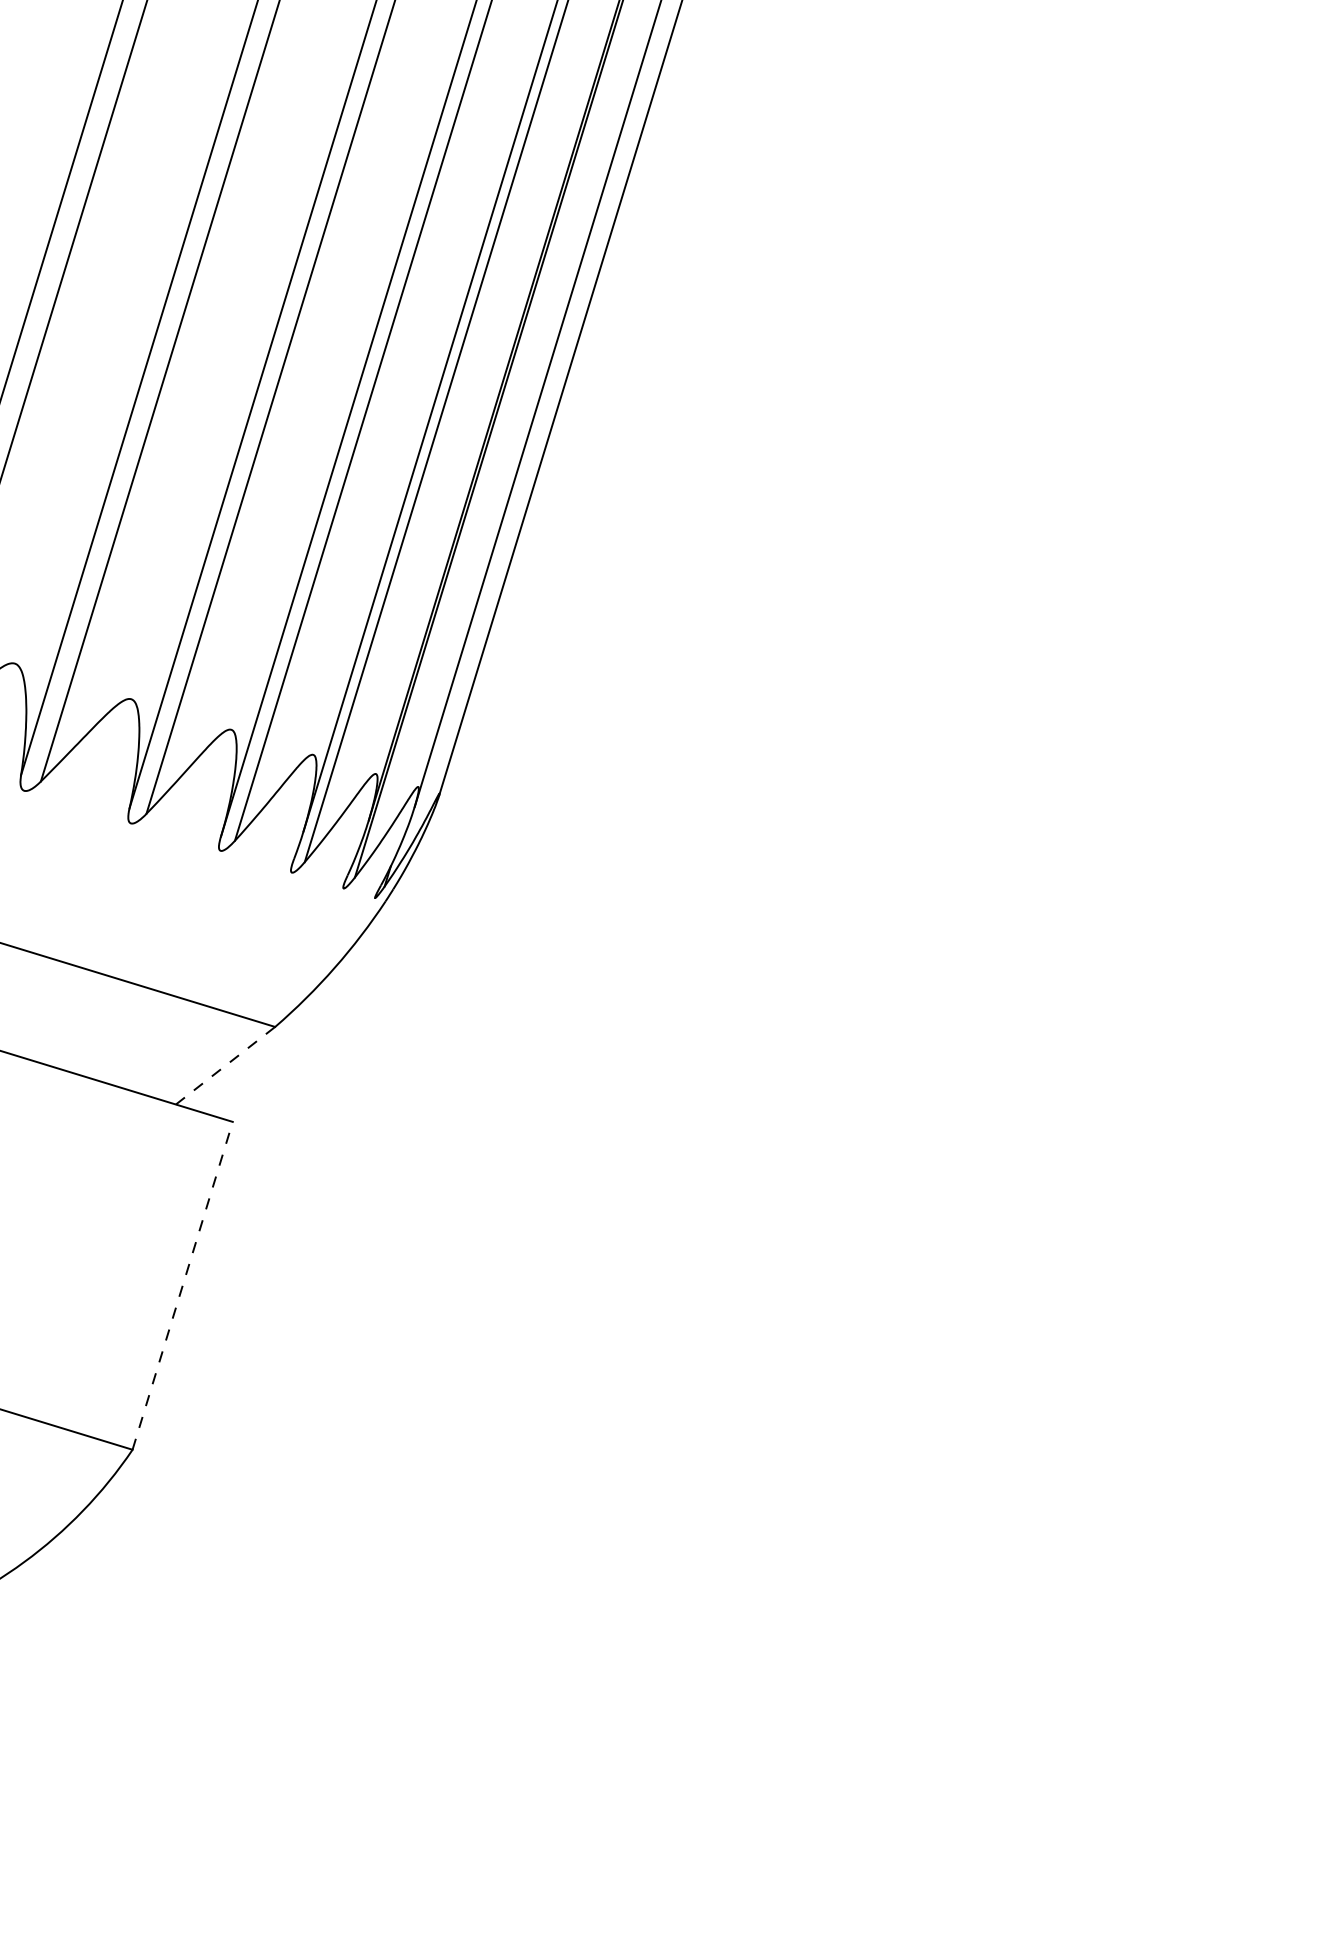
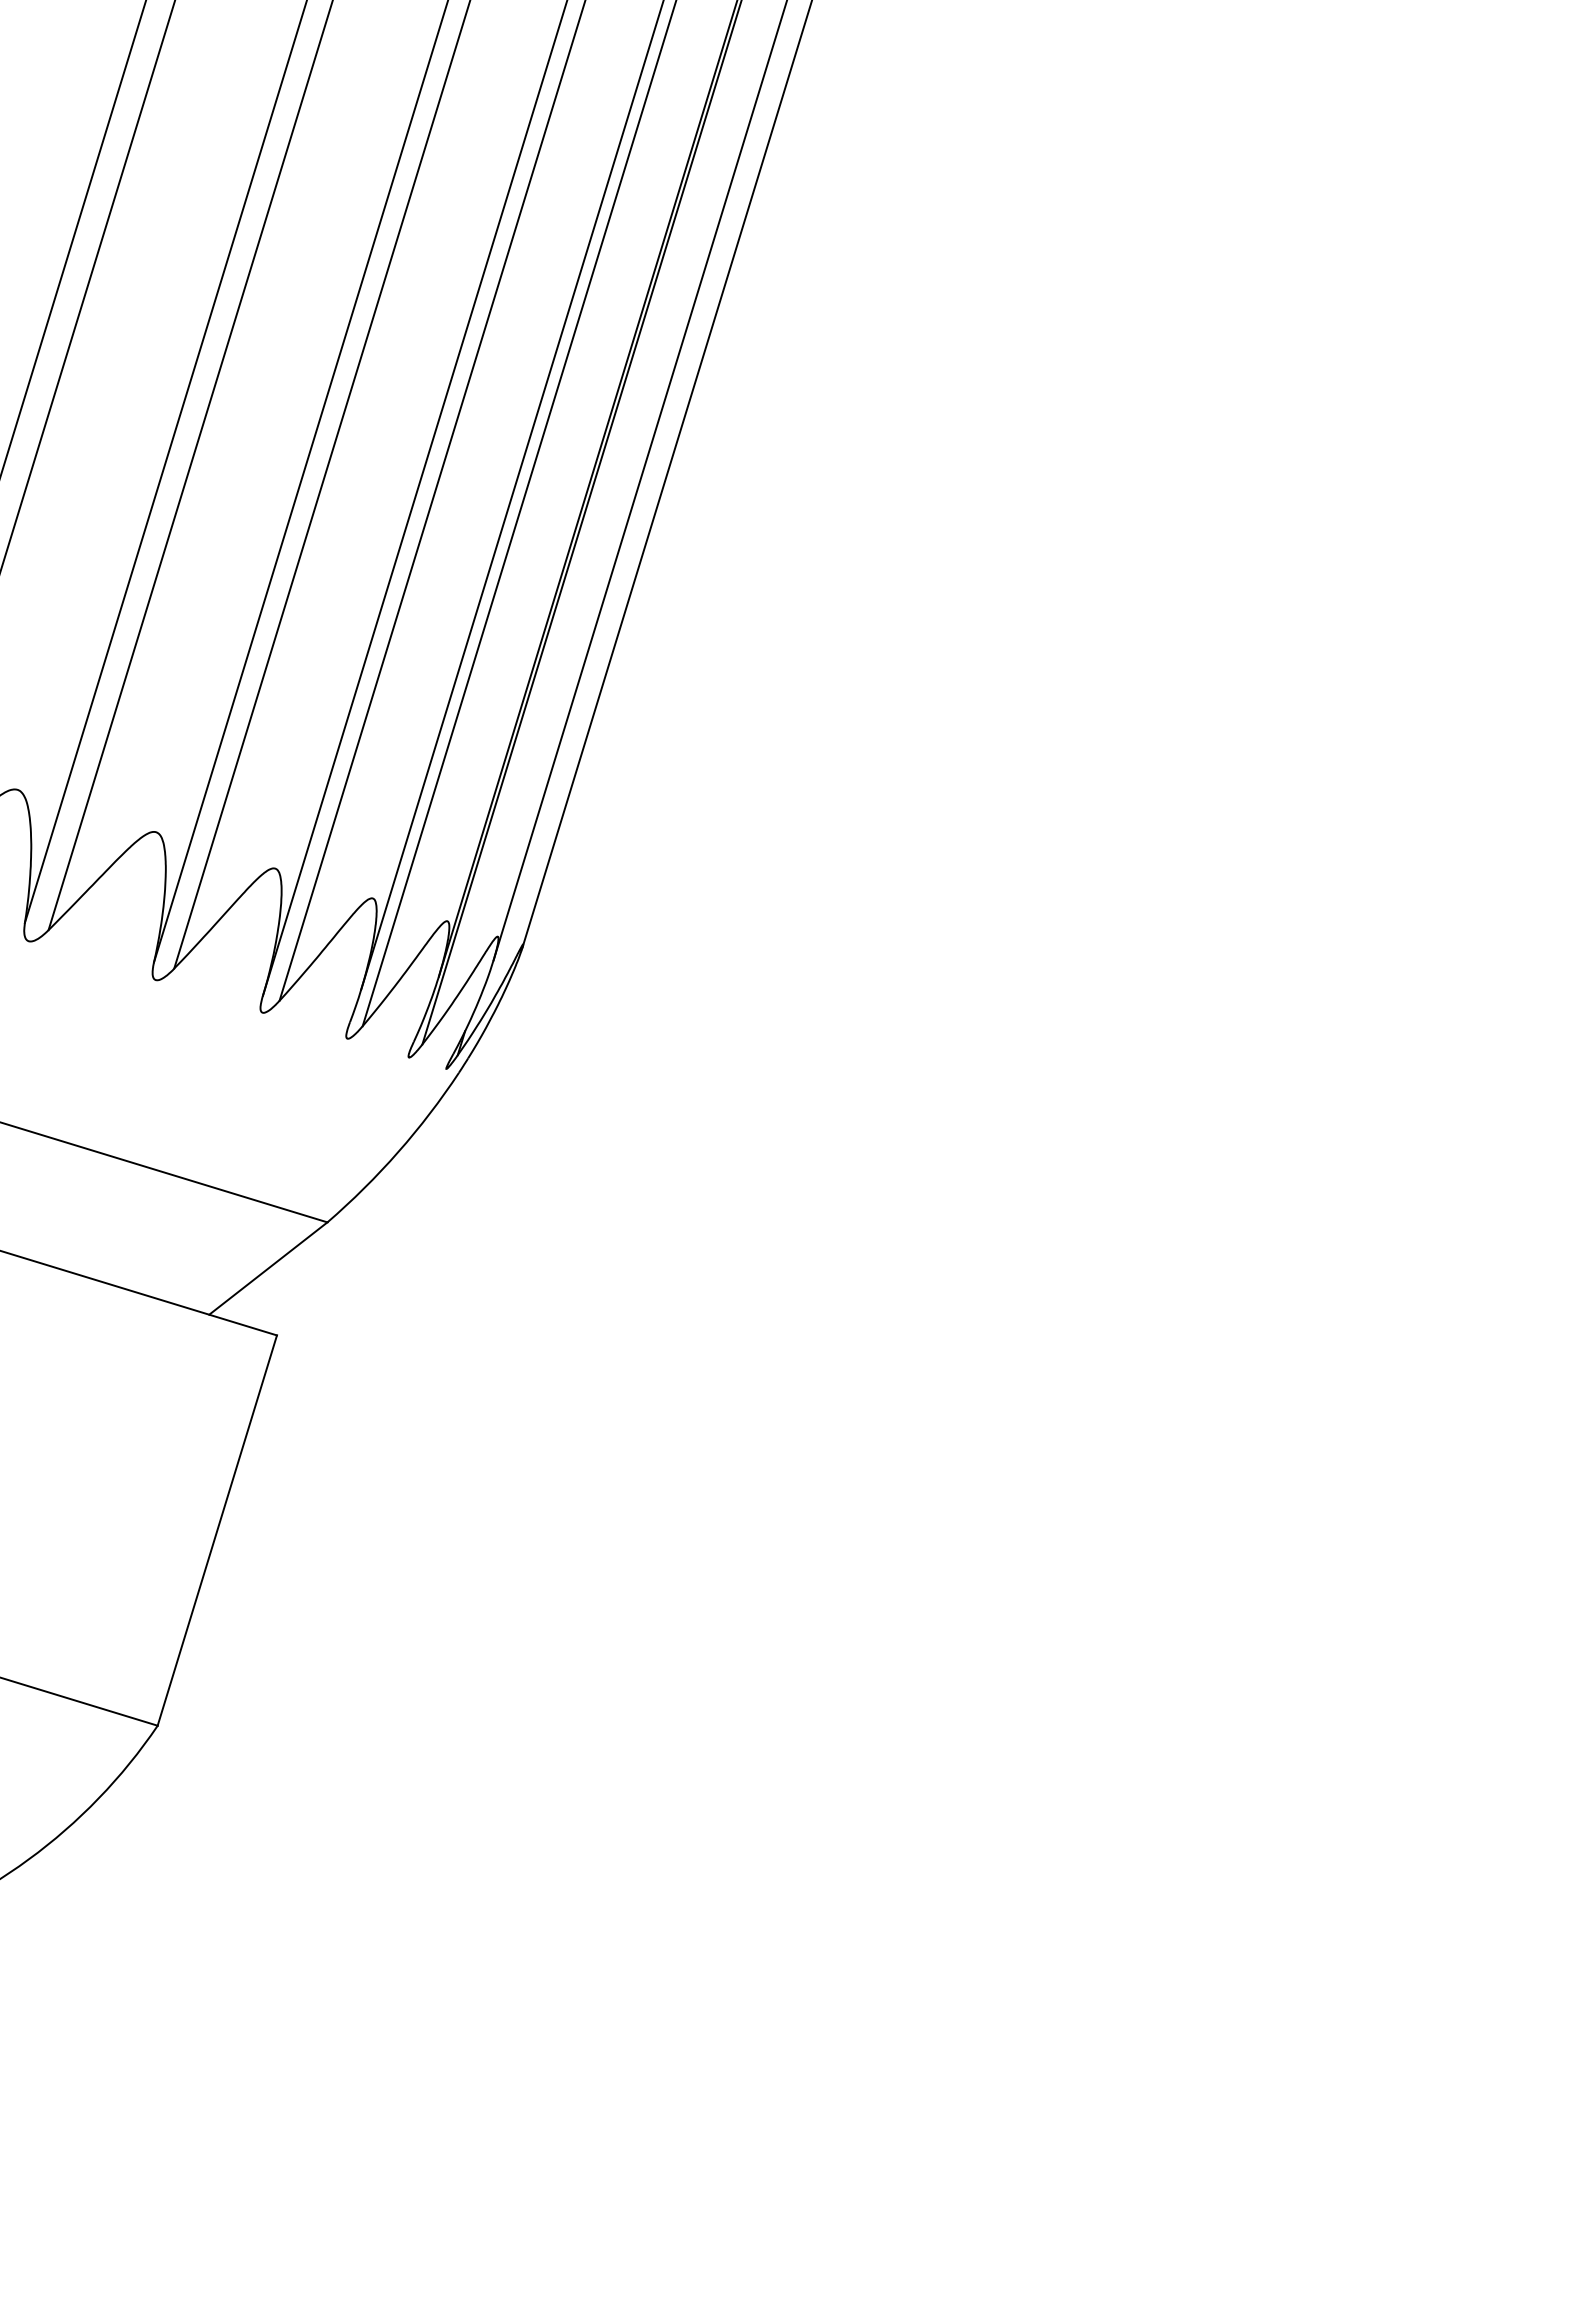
line: (225, 1065) -> (268, 1268), dashed -> solid
line: (182, 1285) -> (217, 1530), dashed -> solid

